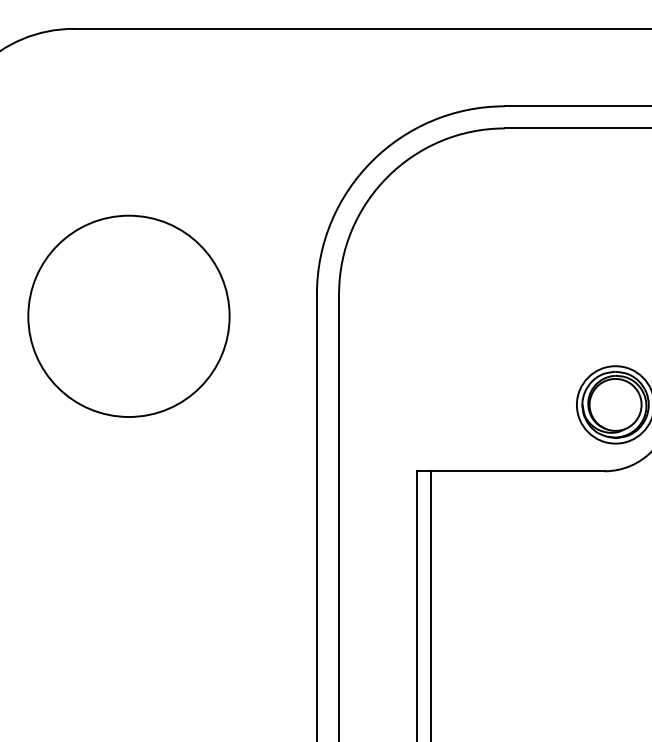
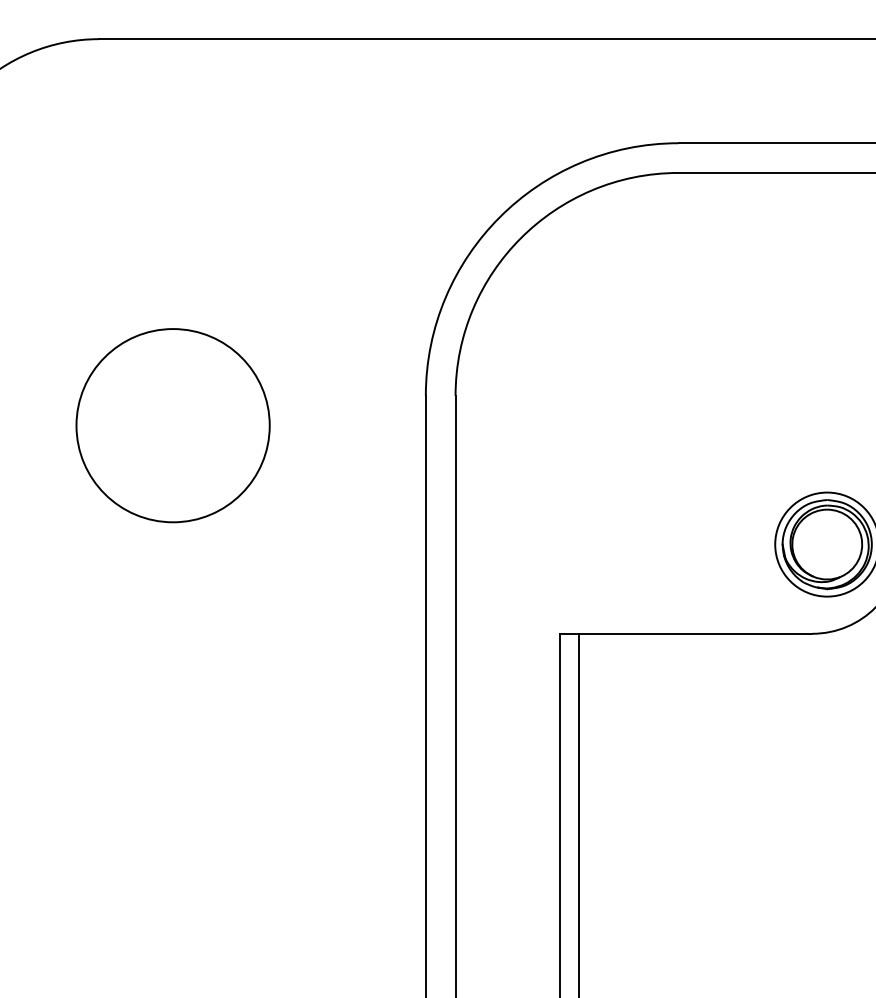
circle: (128, 316) -> (172, 425), size x0.71

